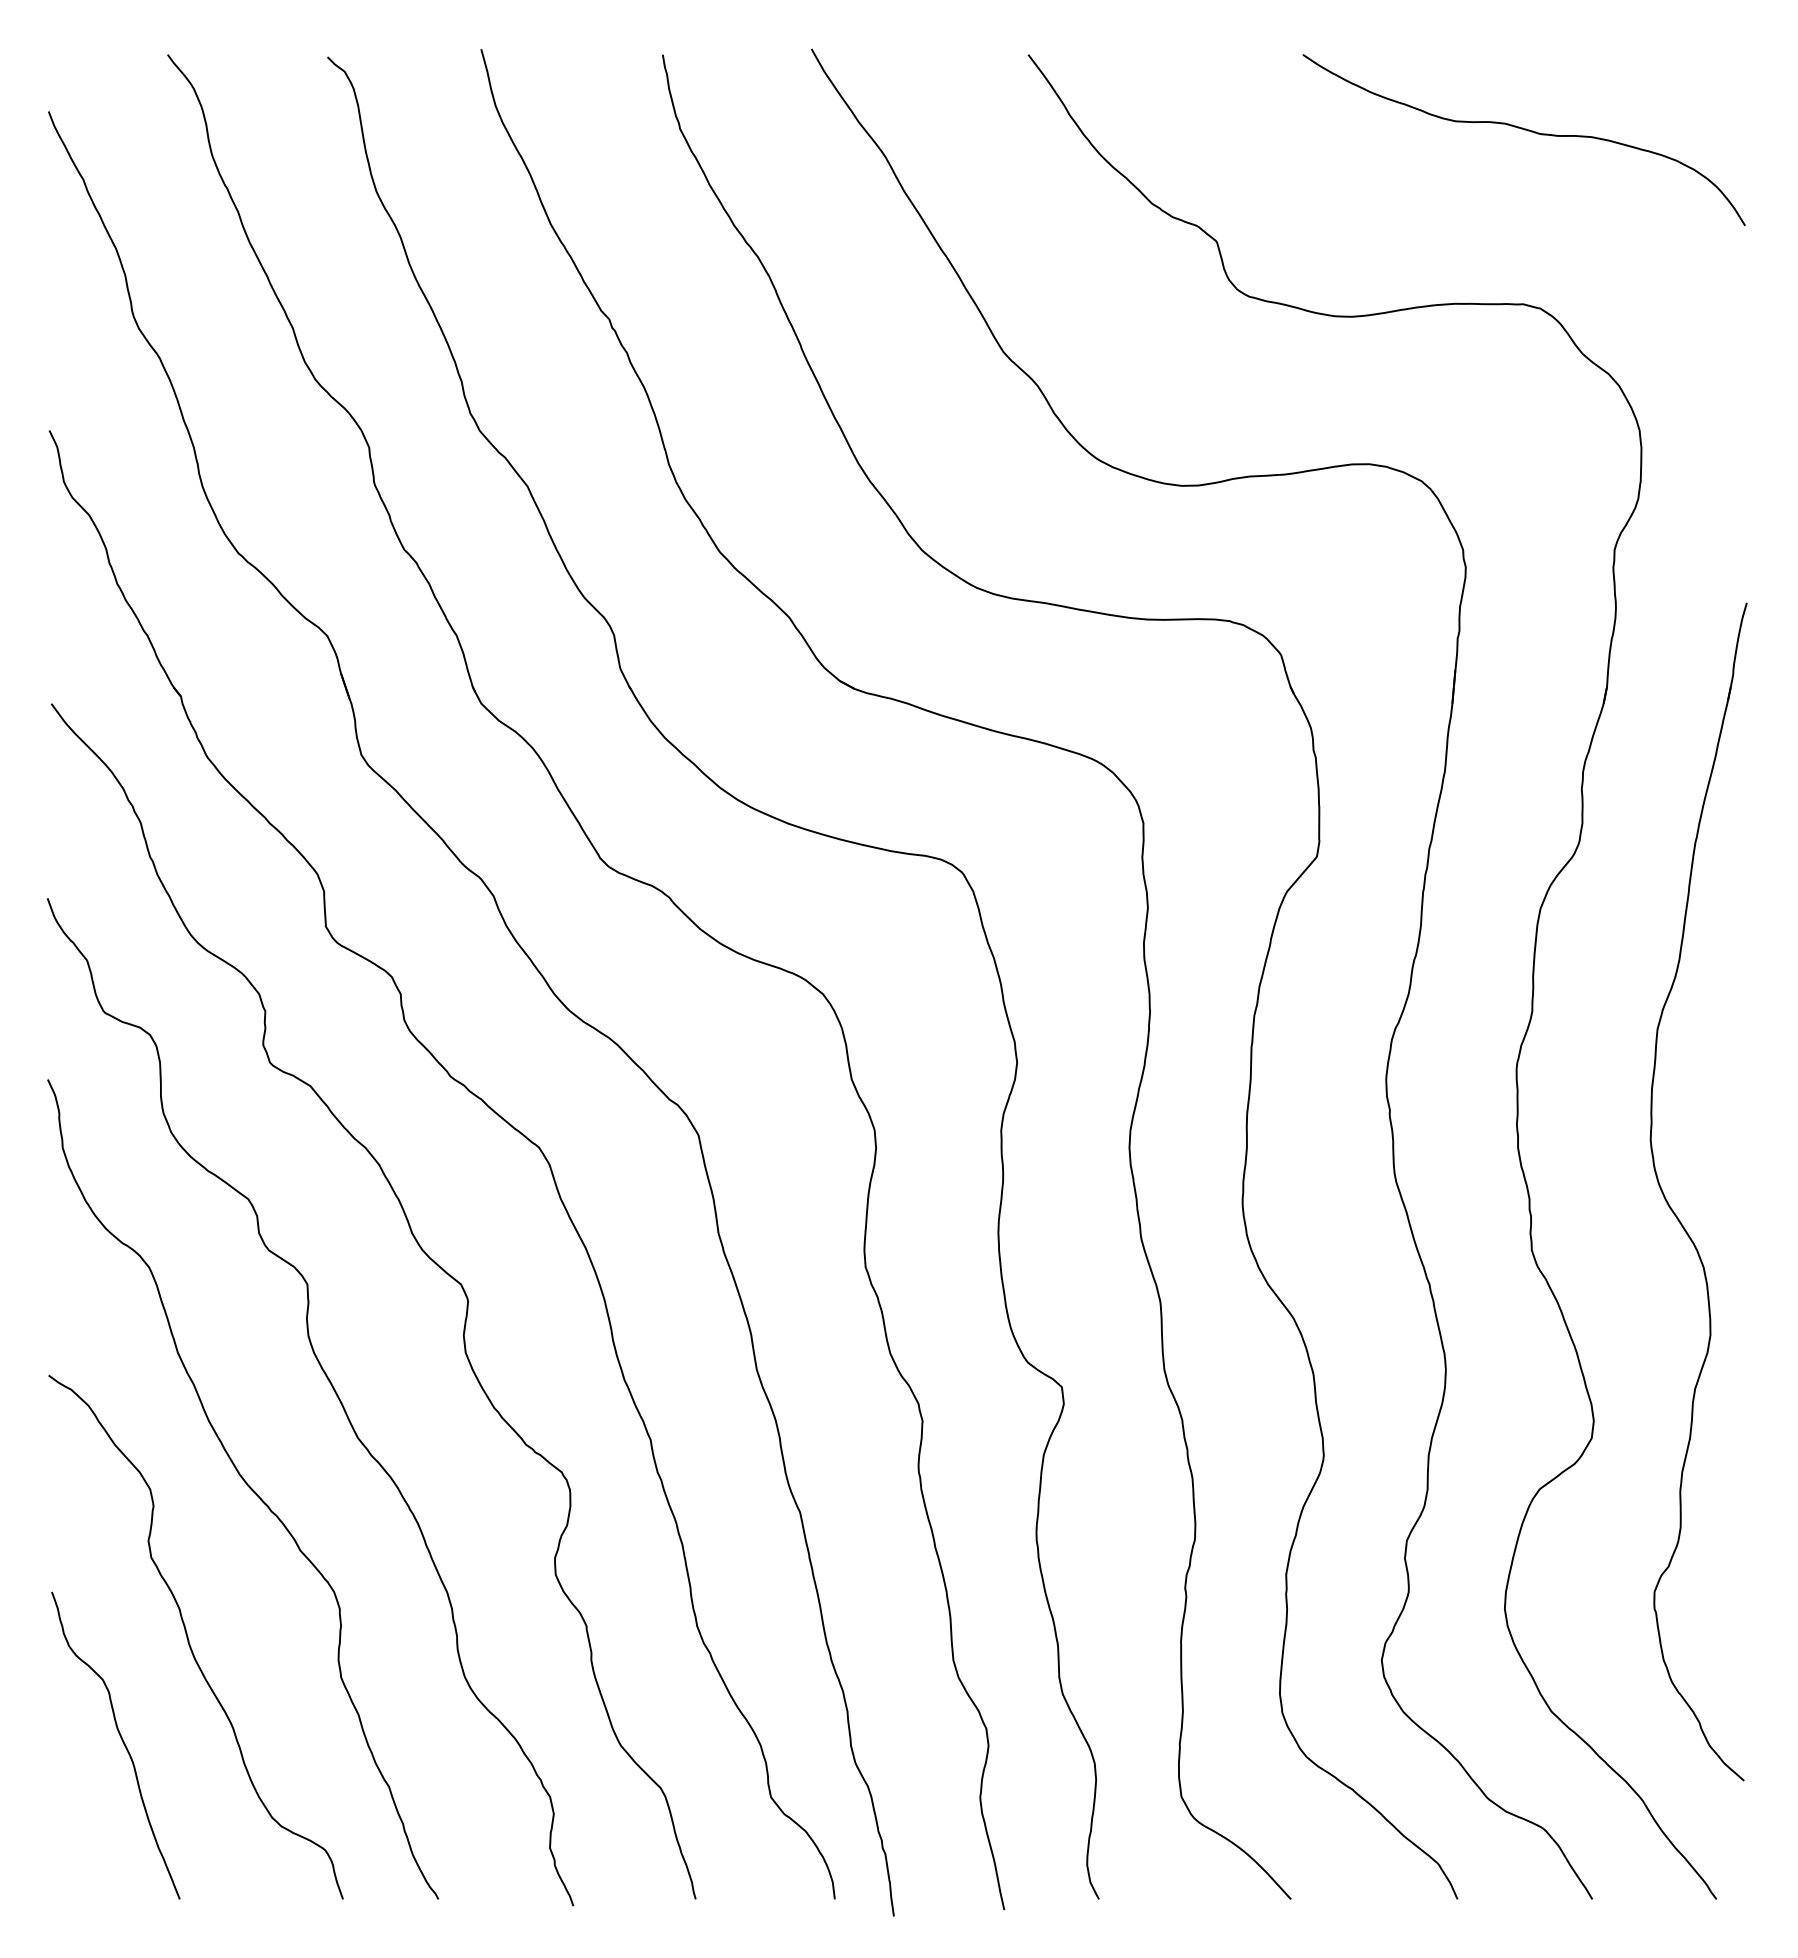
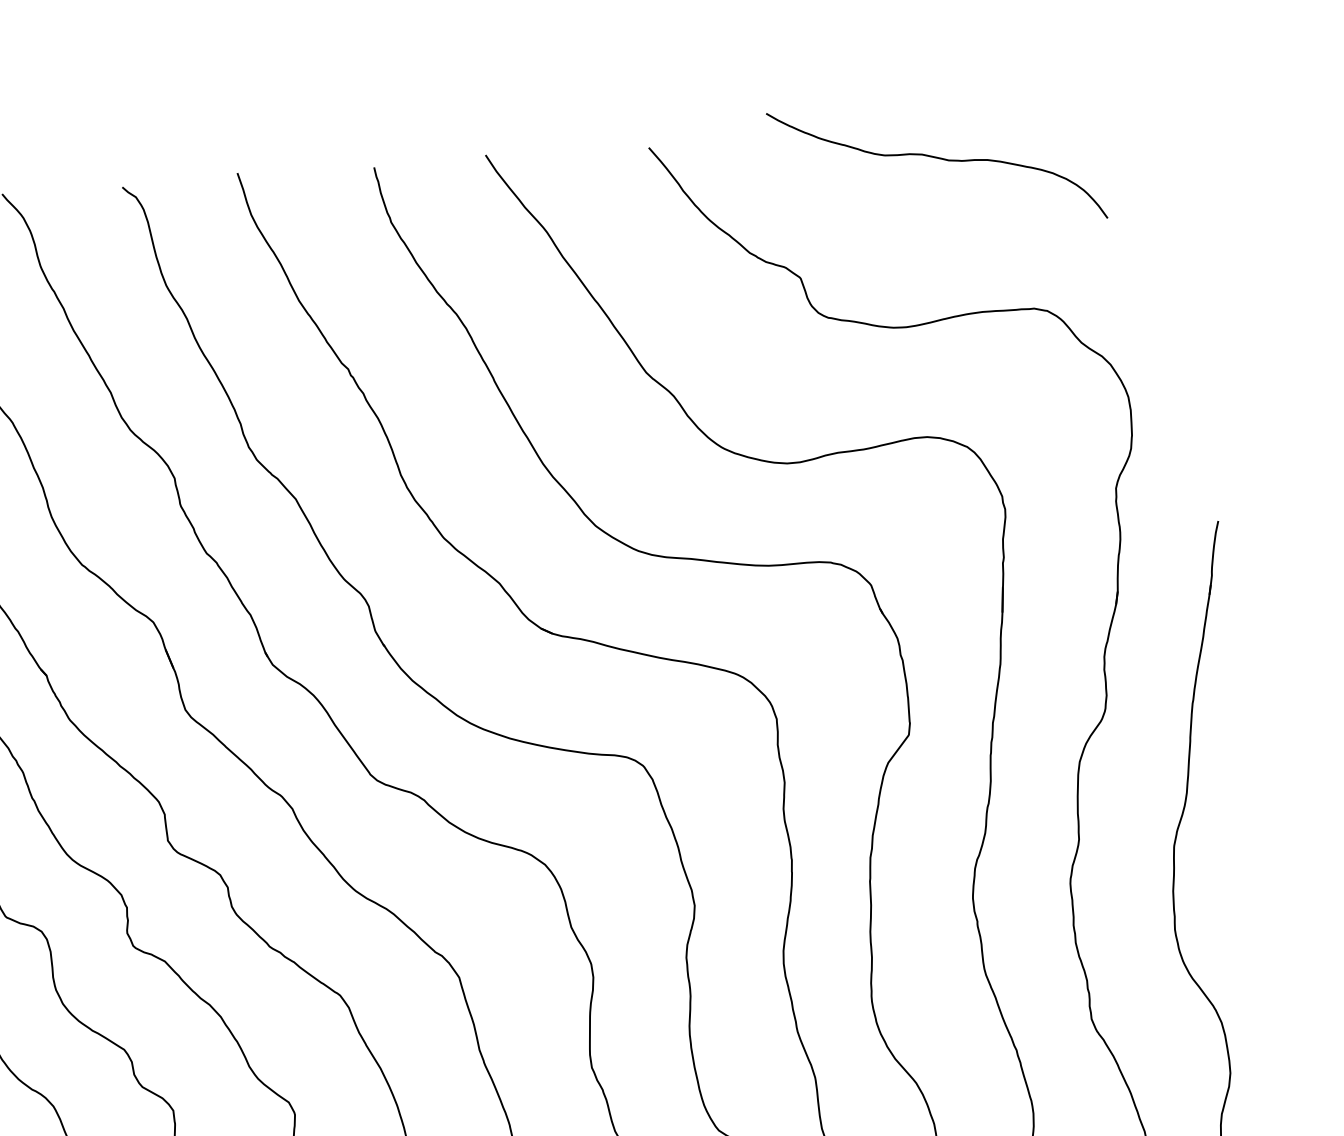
curve: (1524, 130) -> (936, 158), moved

